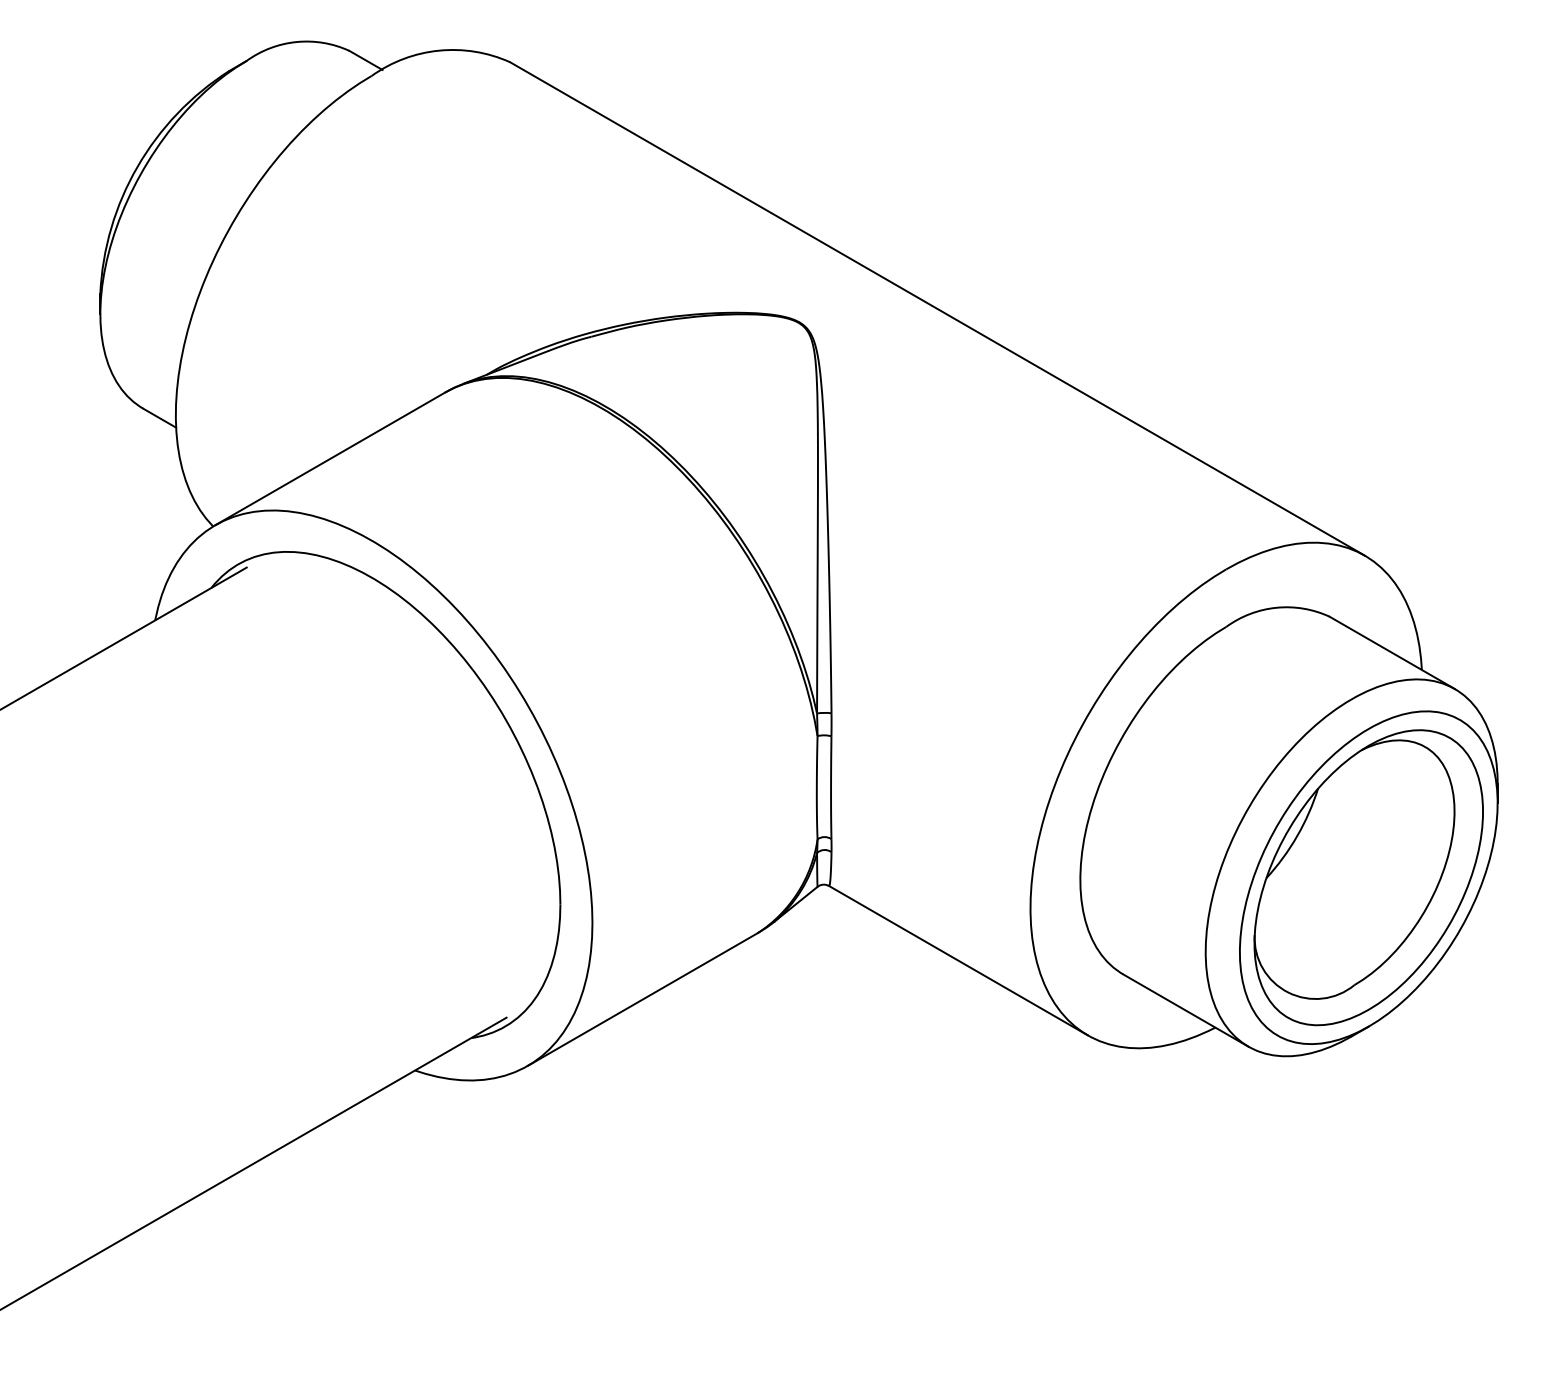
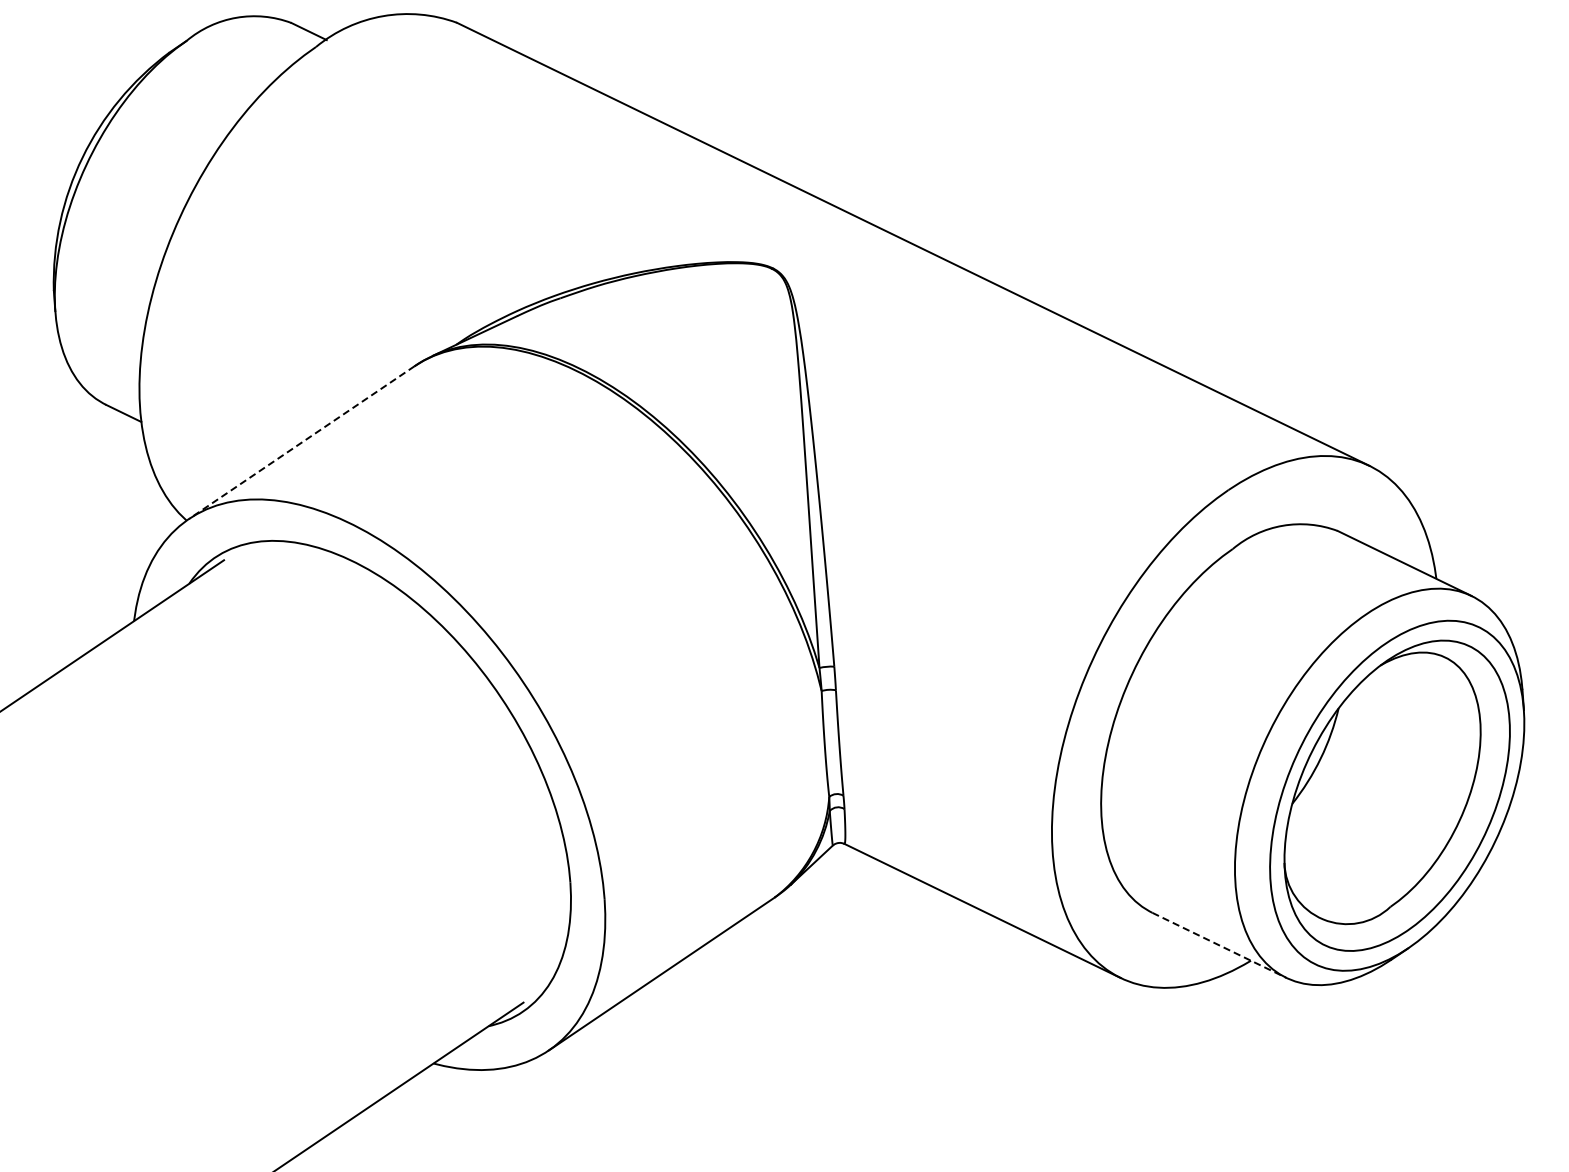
line: (330, 458) -> (301, 442), solid -> dashed
line: (1186, 1010) -> (1220, 945), solid -> dashed

